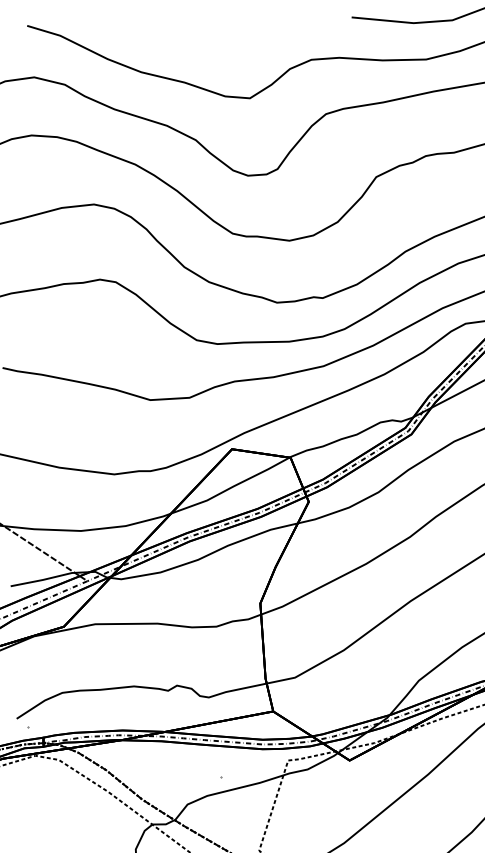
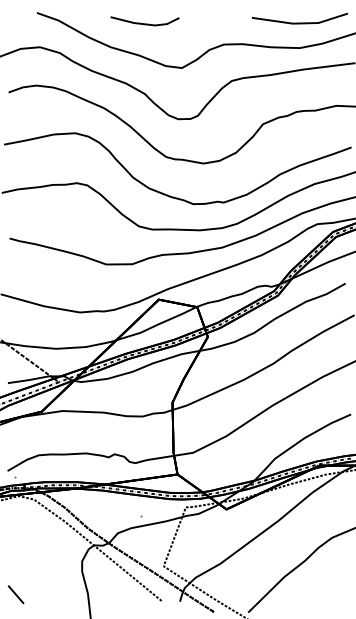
line: (190, 33) -> (144, 23), added

